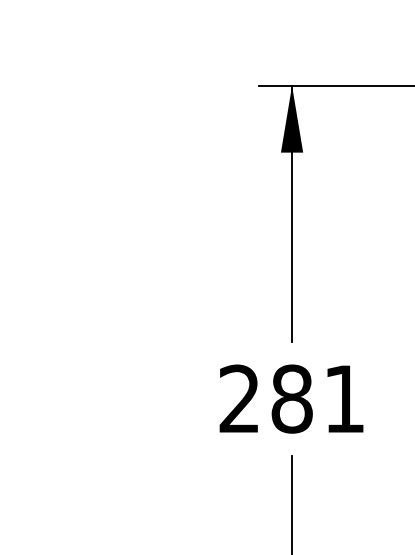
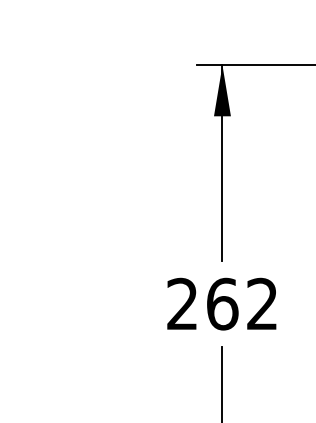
text: (317, 398) -> (241, 303), 281 -> 262

